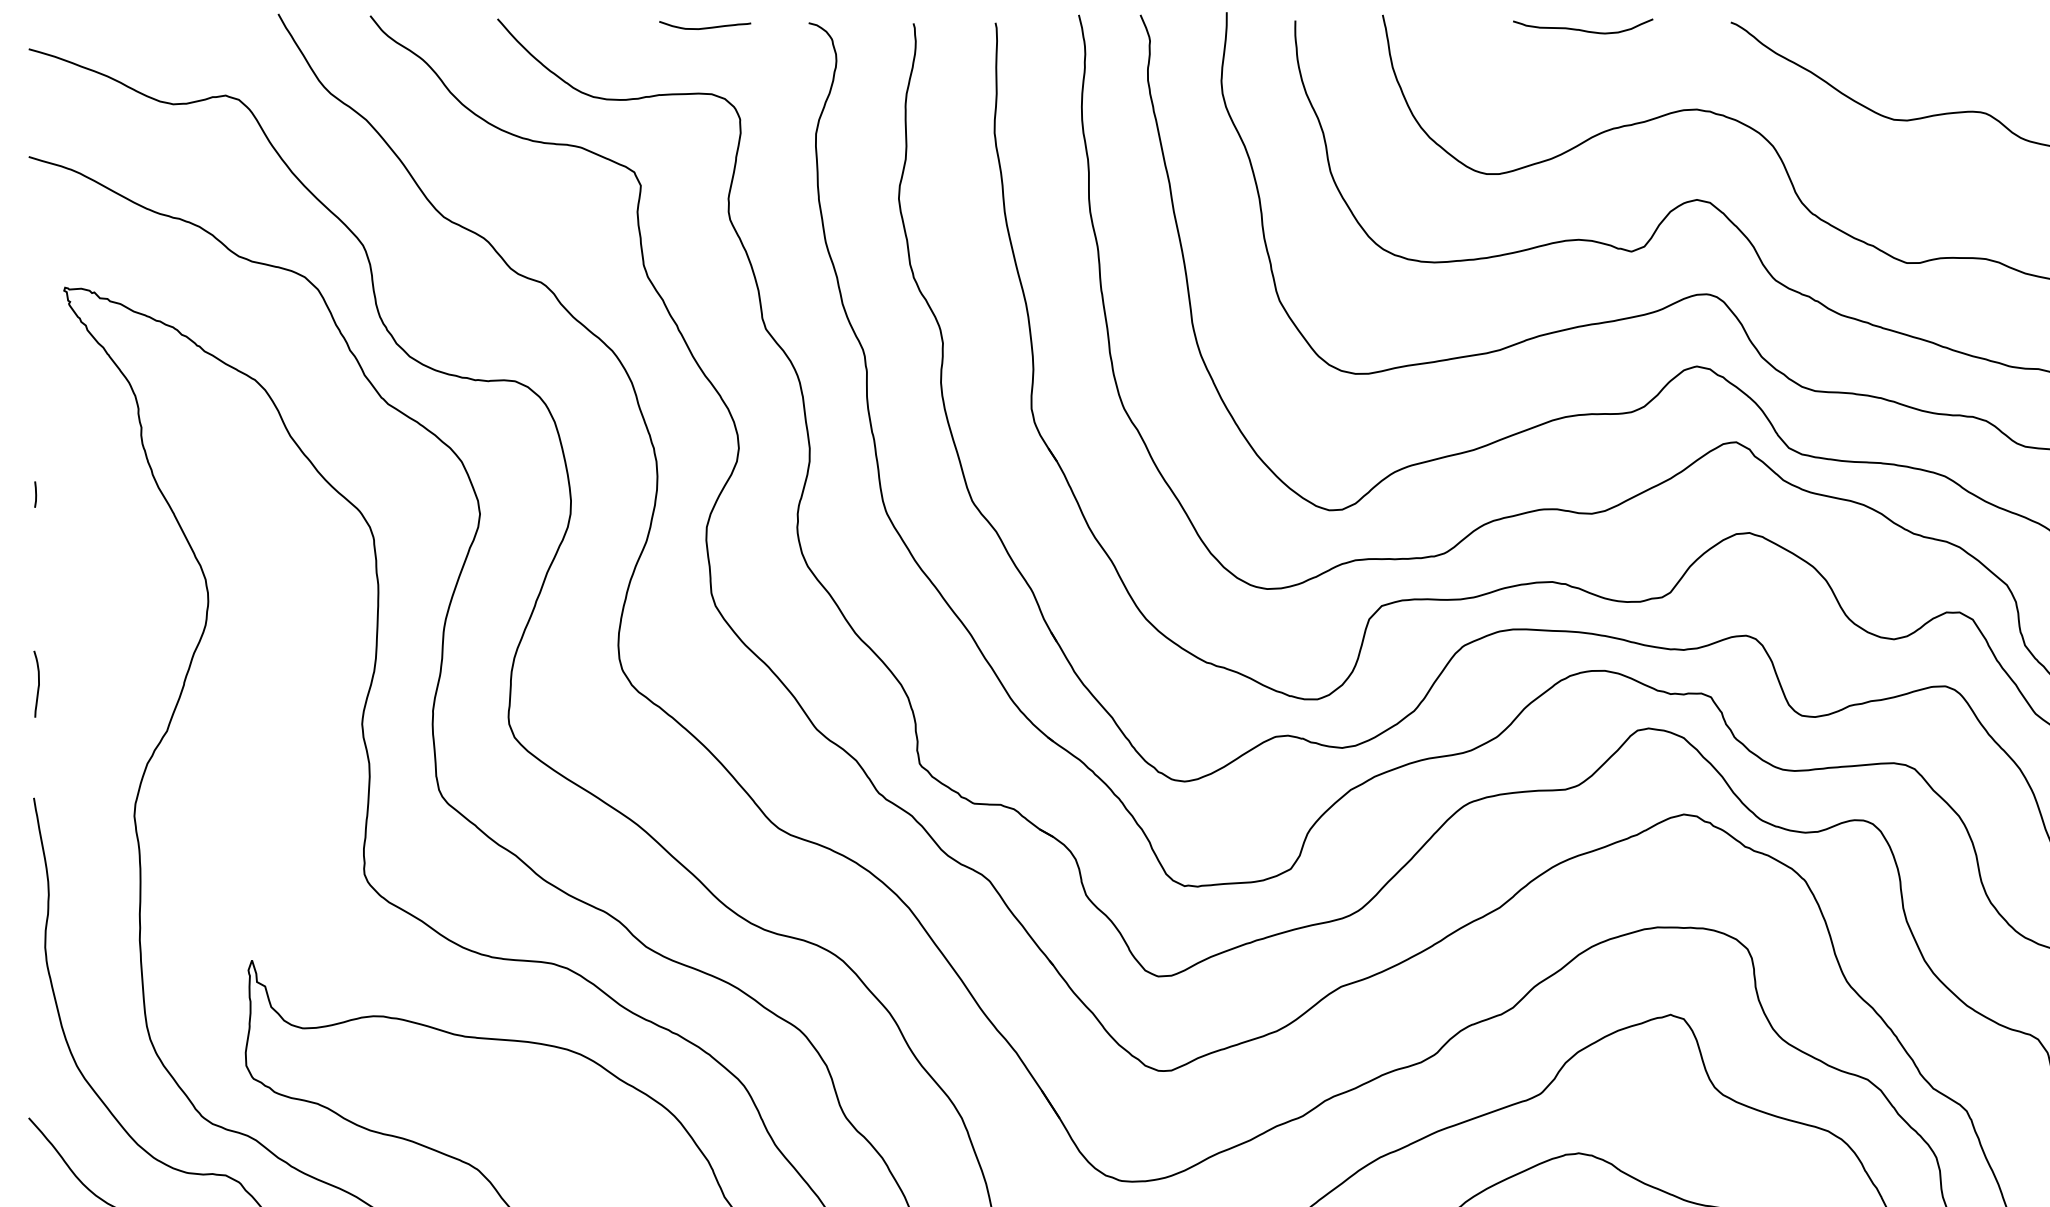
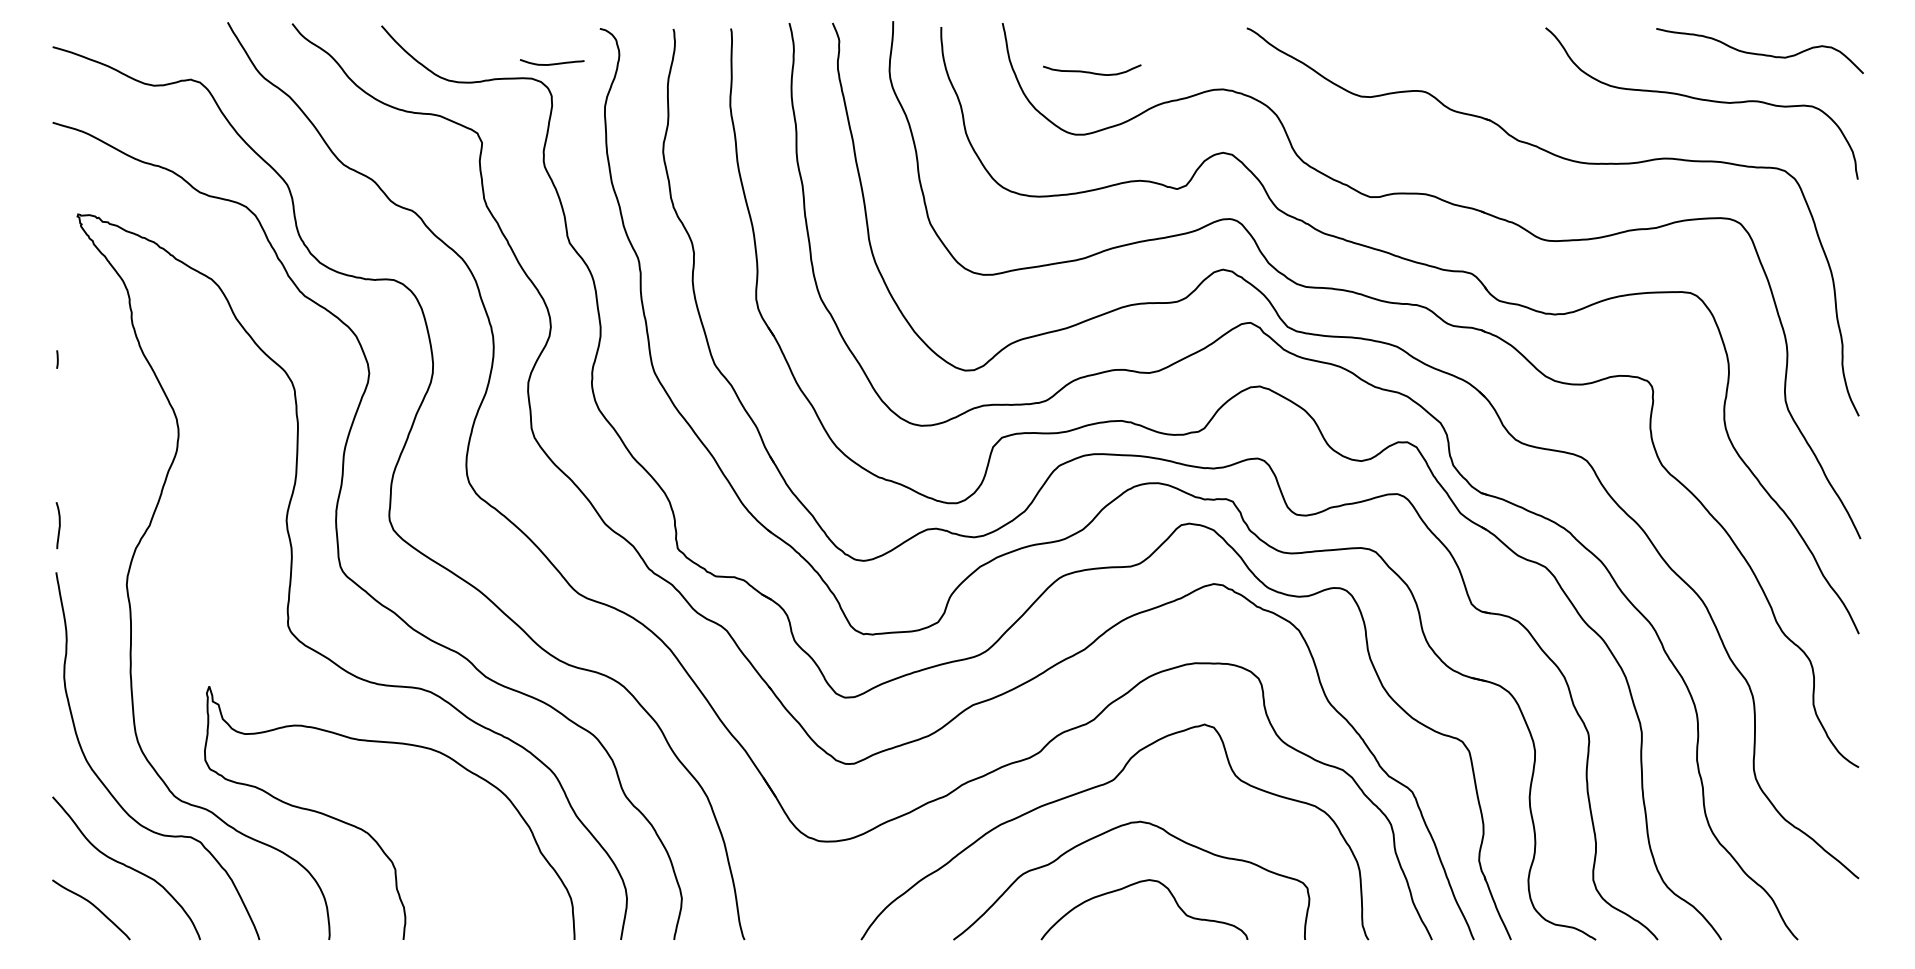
curve: (704, 27) -> (551, 63), moved
curve: (1580, 28) -> (1090, 71), moved
curve: (37, 685) -> (58, 526), moved

